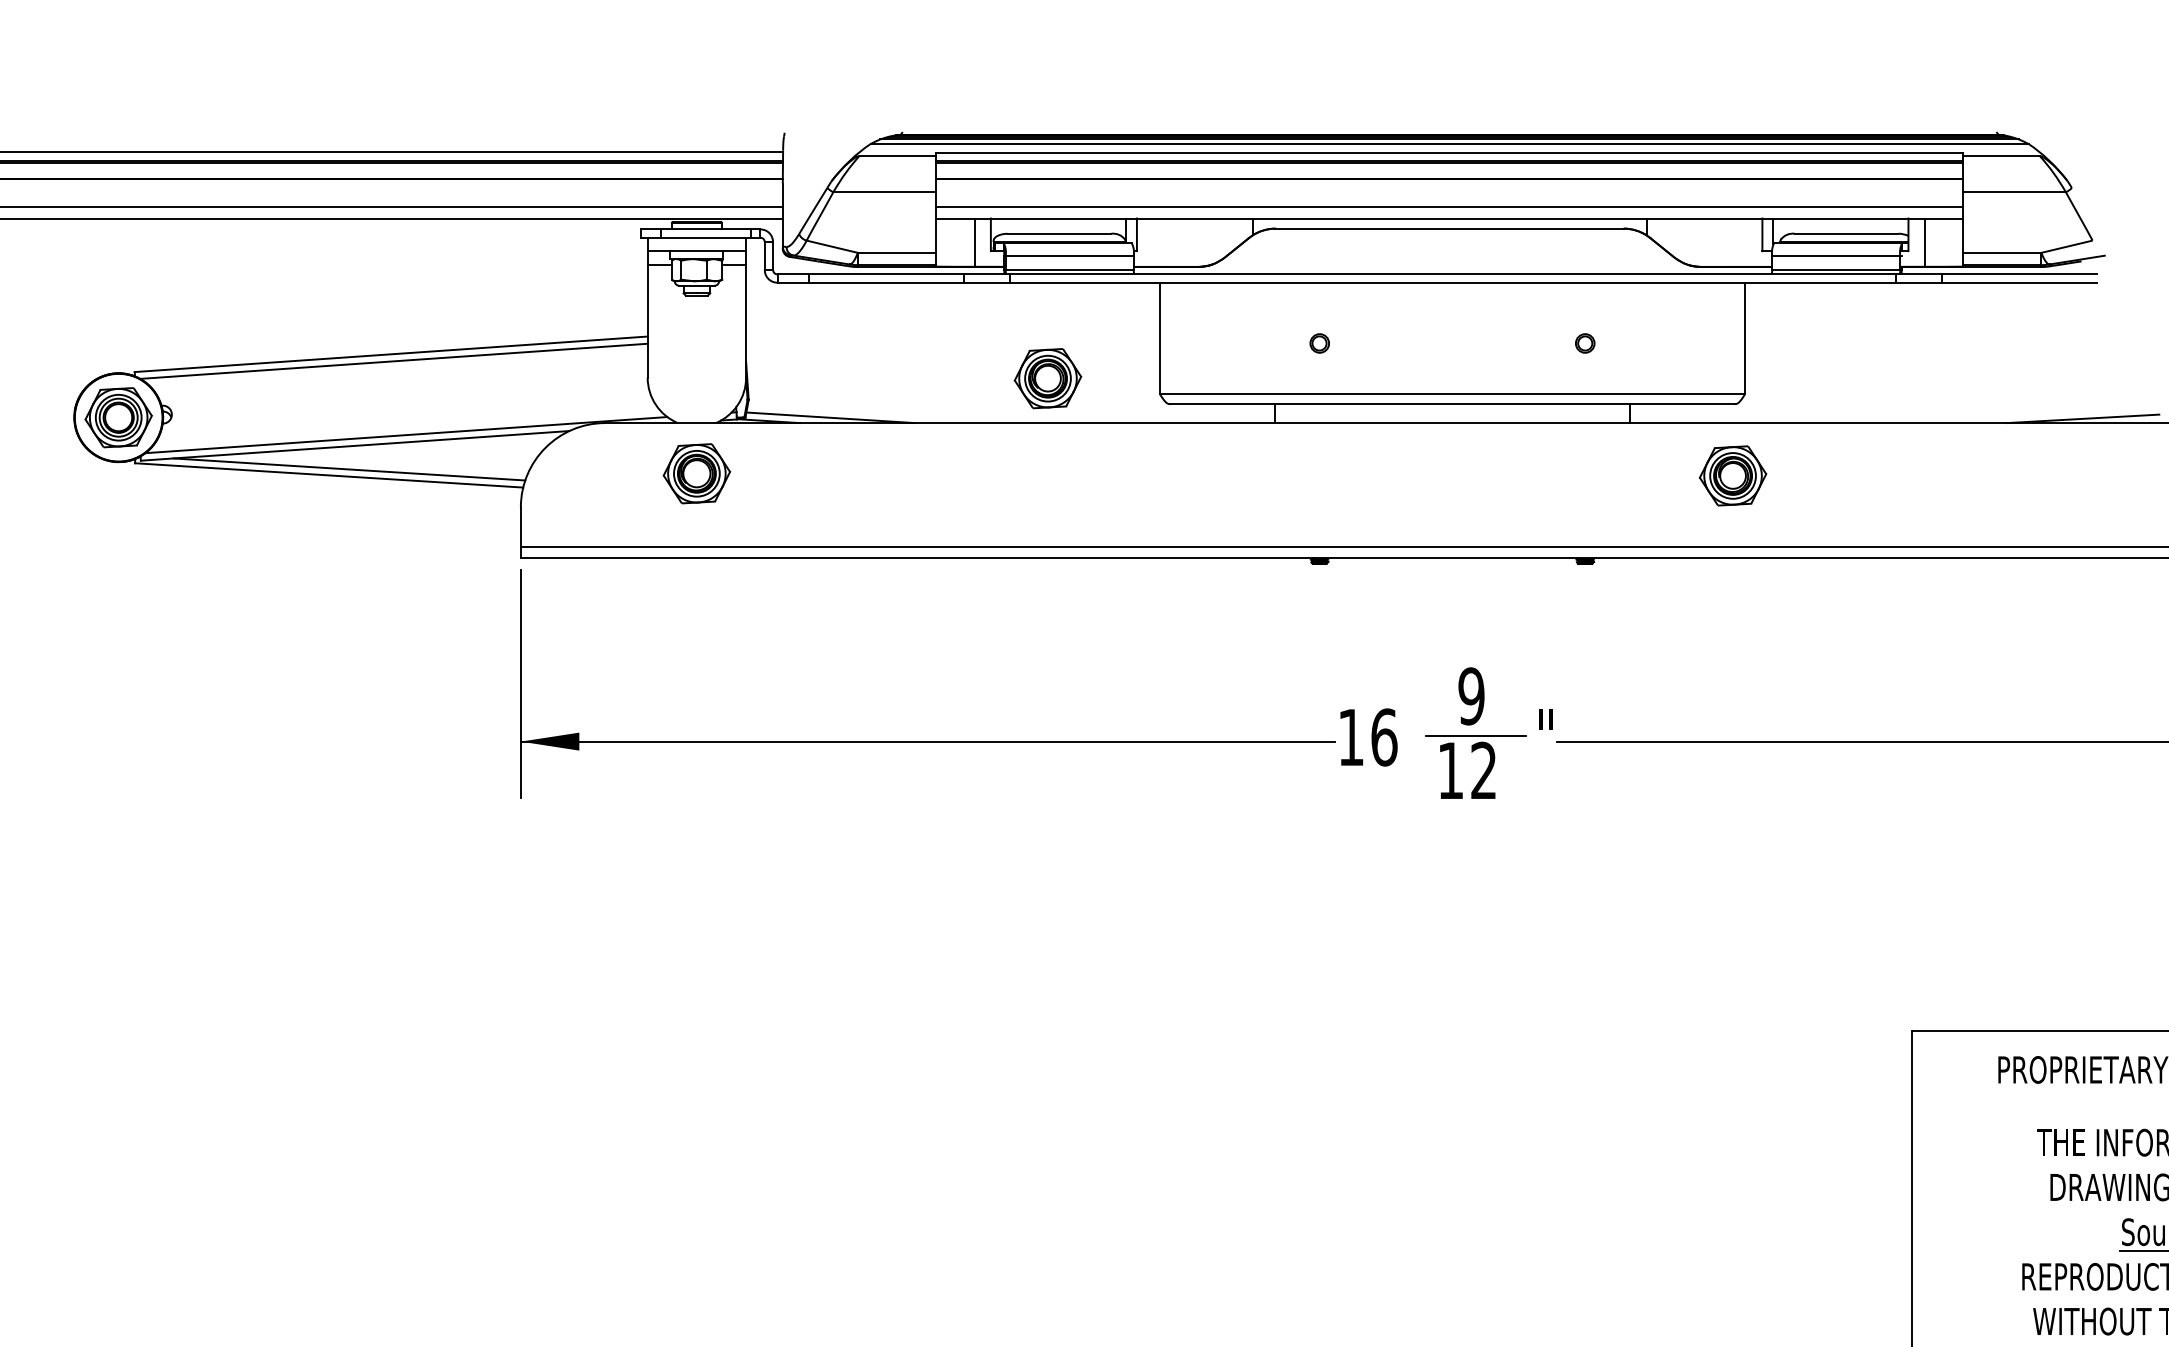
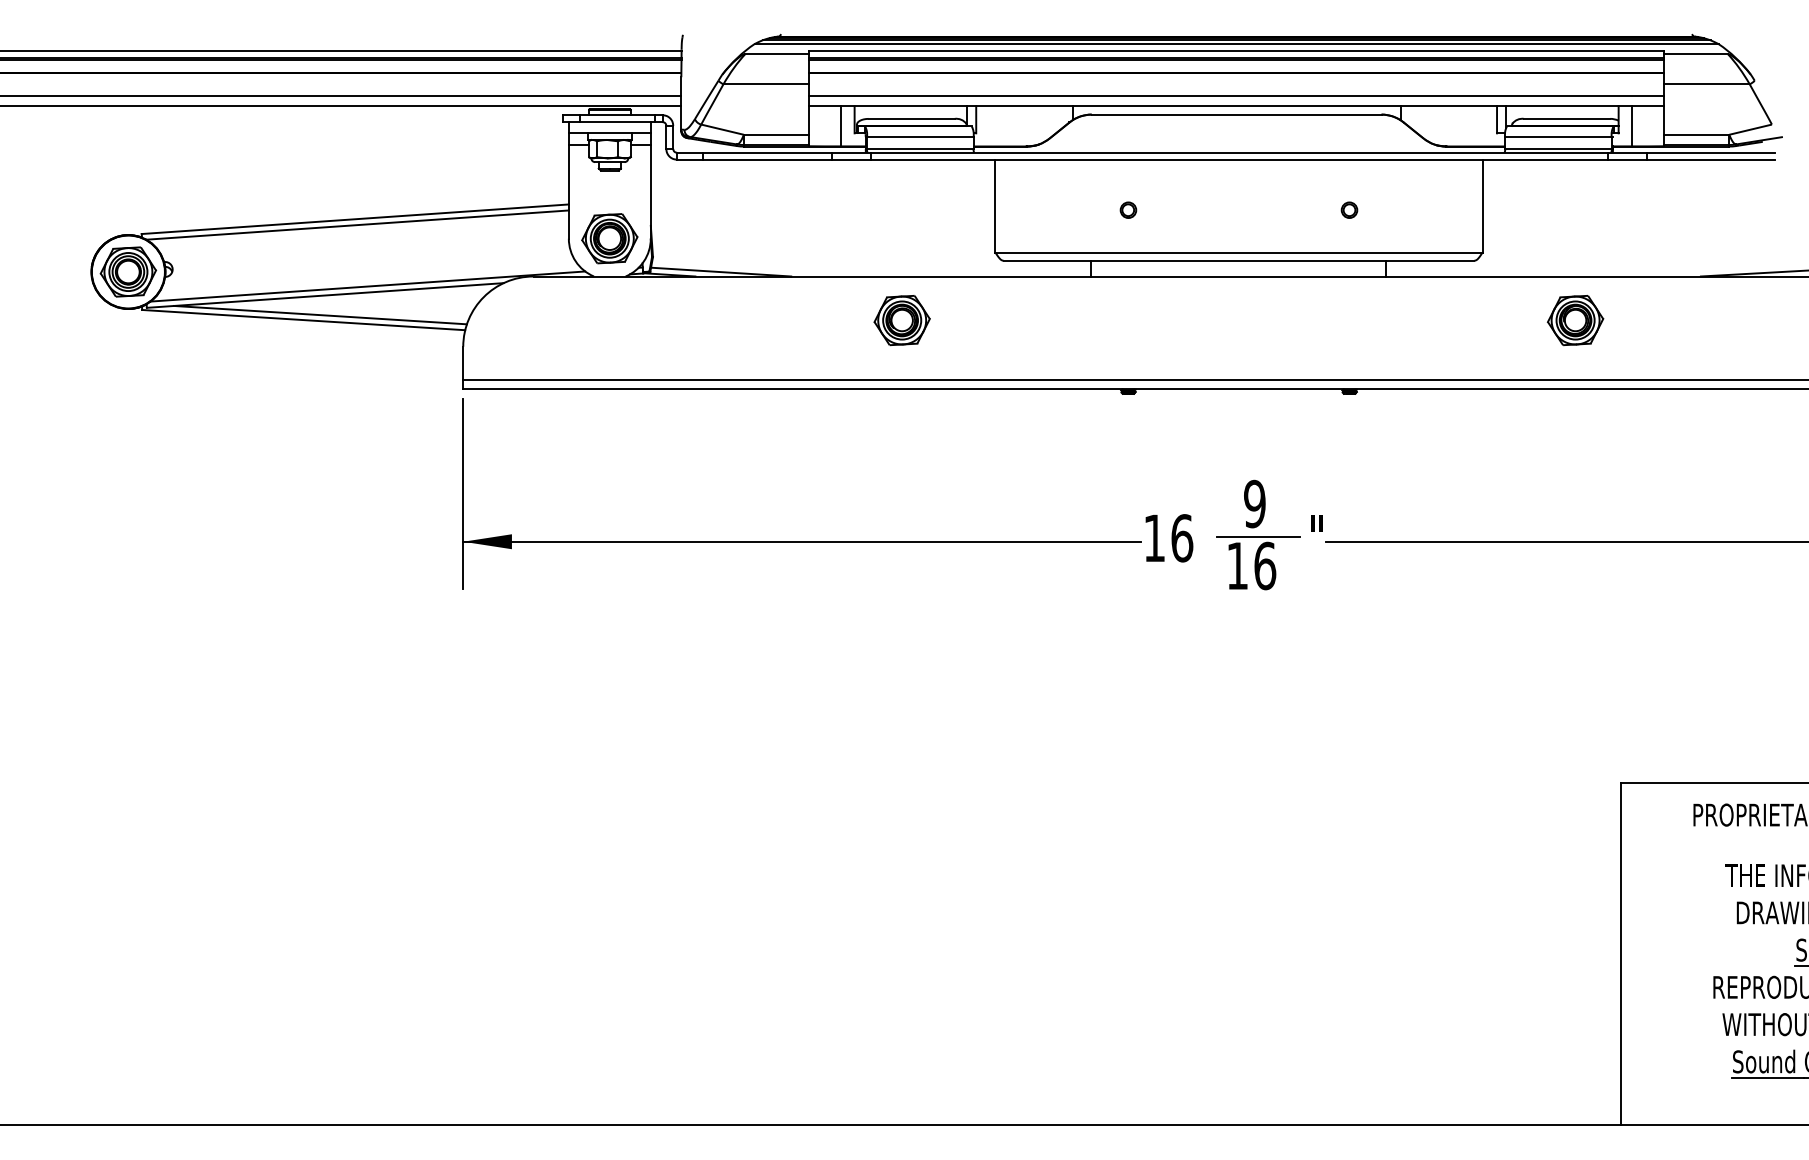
part: (1047, 378) -> (901, 320), moved
part: (696, 473) -> (609, 238), moved
part: (1732, 475) -> (1575, 320), moved
text: (1484, 770) -> (1265, 565), 12 -> 16

